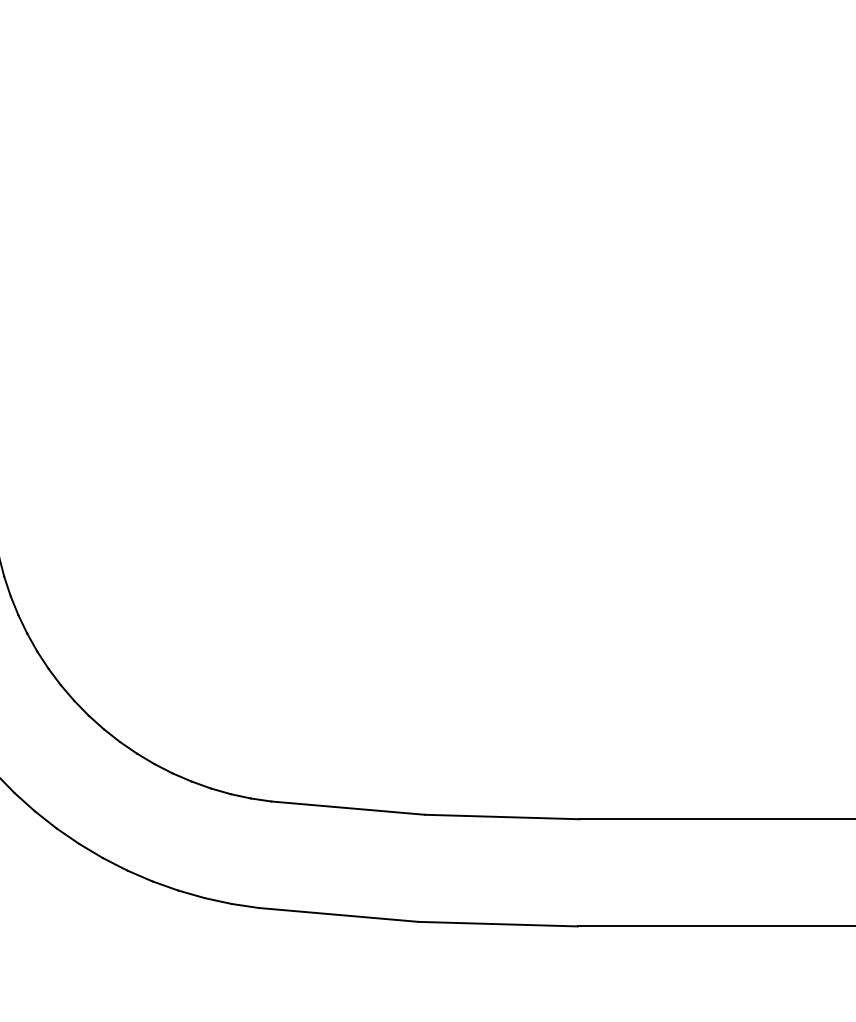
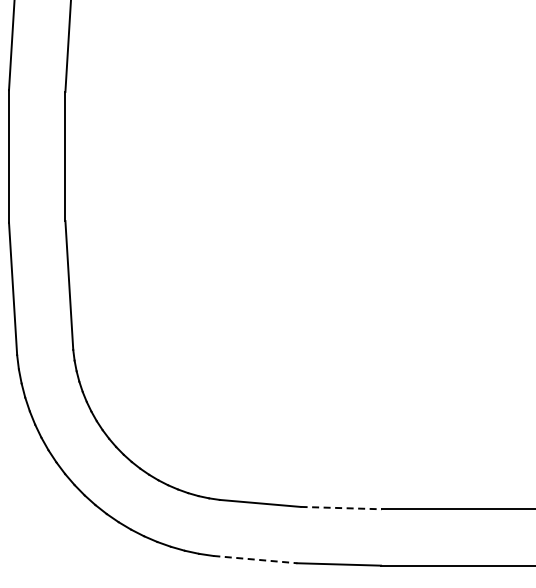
line: (502, 817) -> (341, 508), solid -> dashed
line: (339, 914) -> (255, 559), solid -> dashed

